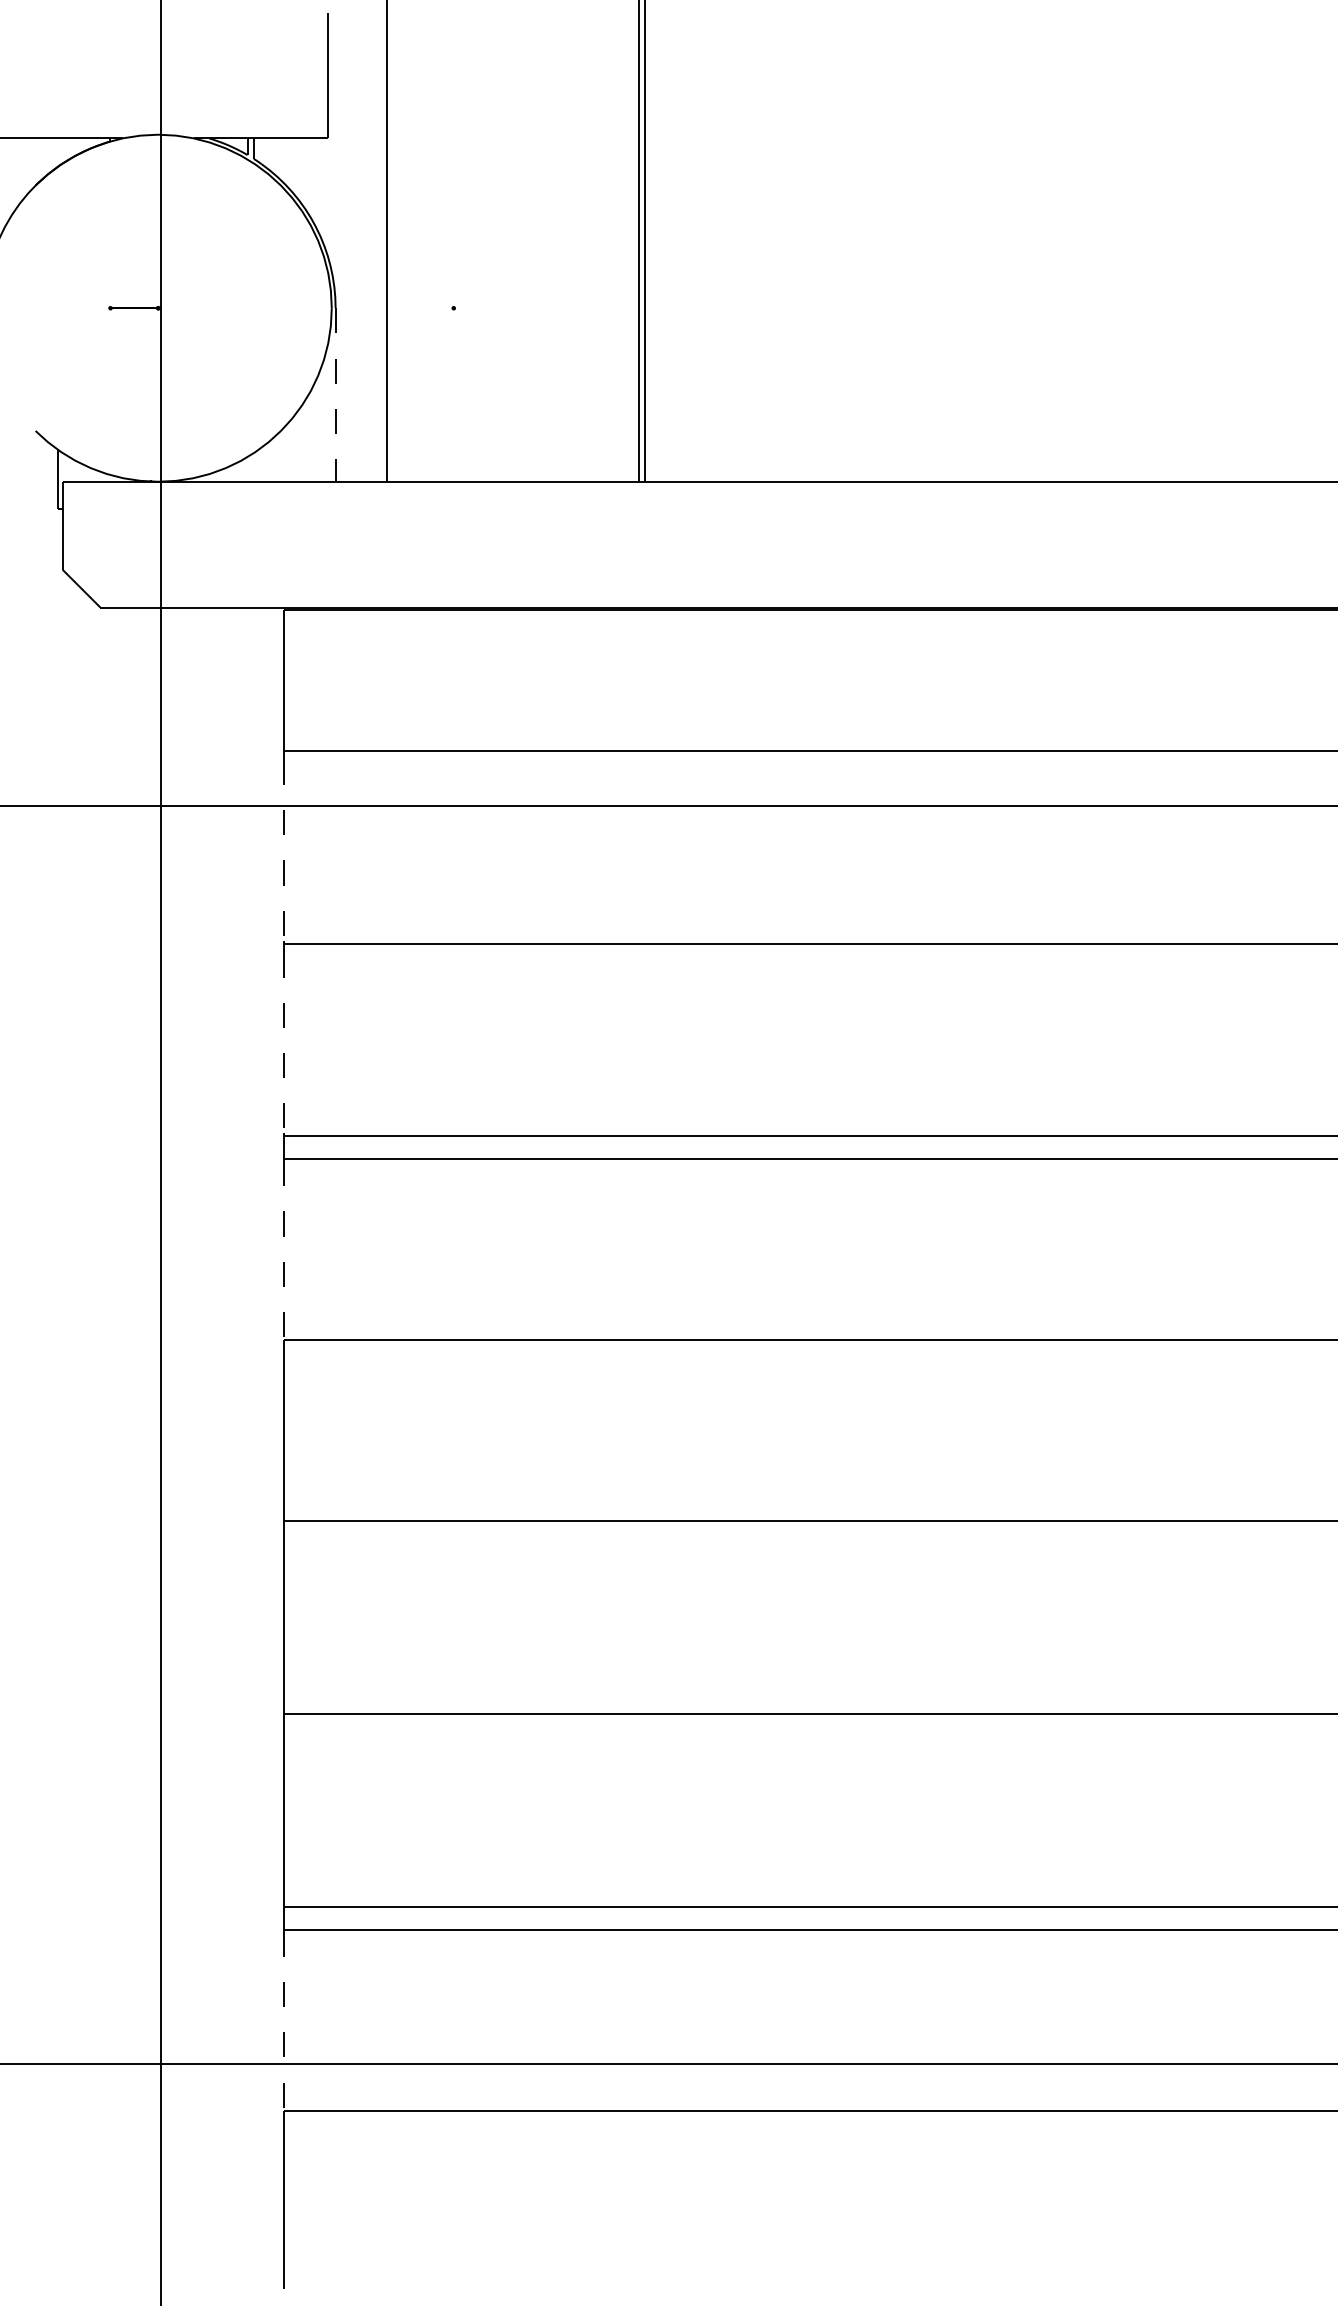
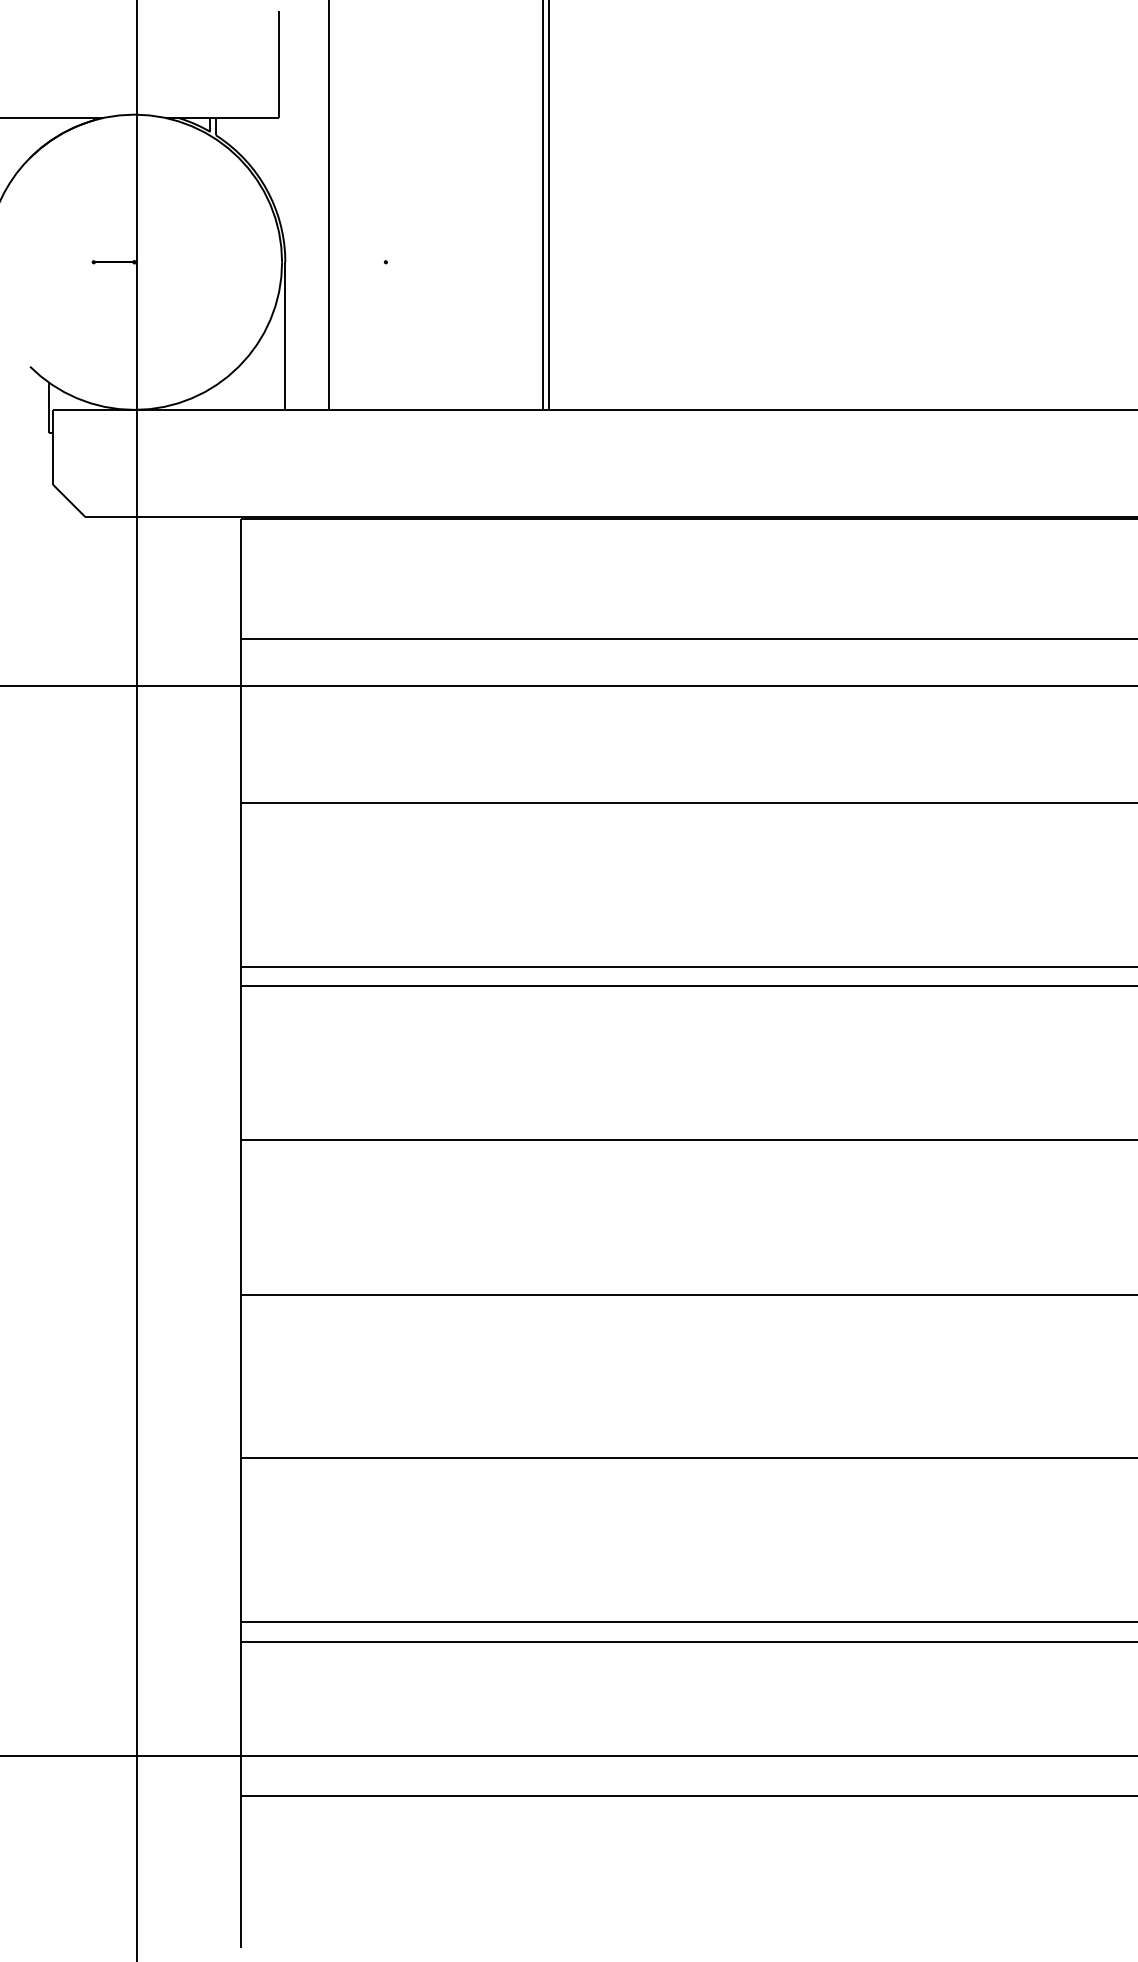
line: (335, 395) -> (285, 336), dashed -> solid
line: (283, 850) -> (241, 723), dashed -> solid
line: (283, 1042) -> (241, 886), dashed -> solid
line: (283, 1251) -> (241, 1064), dashed -> solid
line: (283, 2021) -> (241, 1719), dashed -> solid

